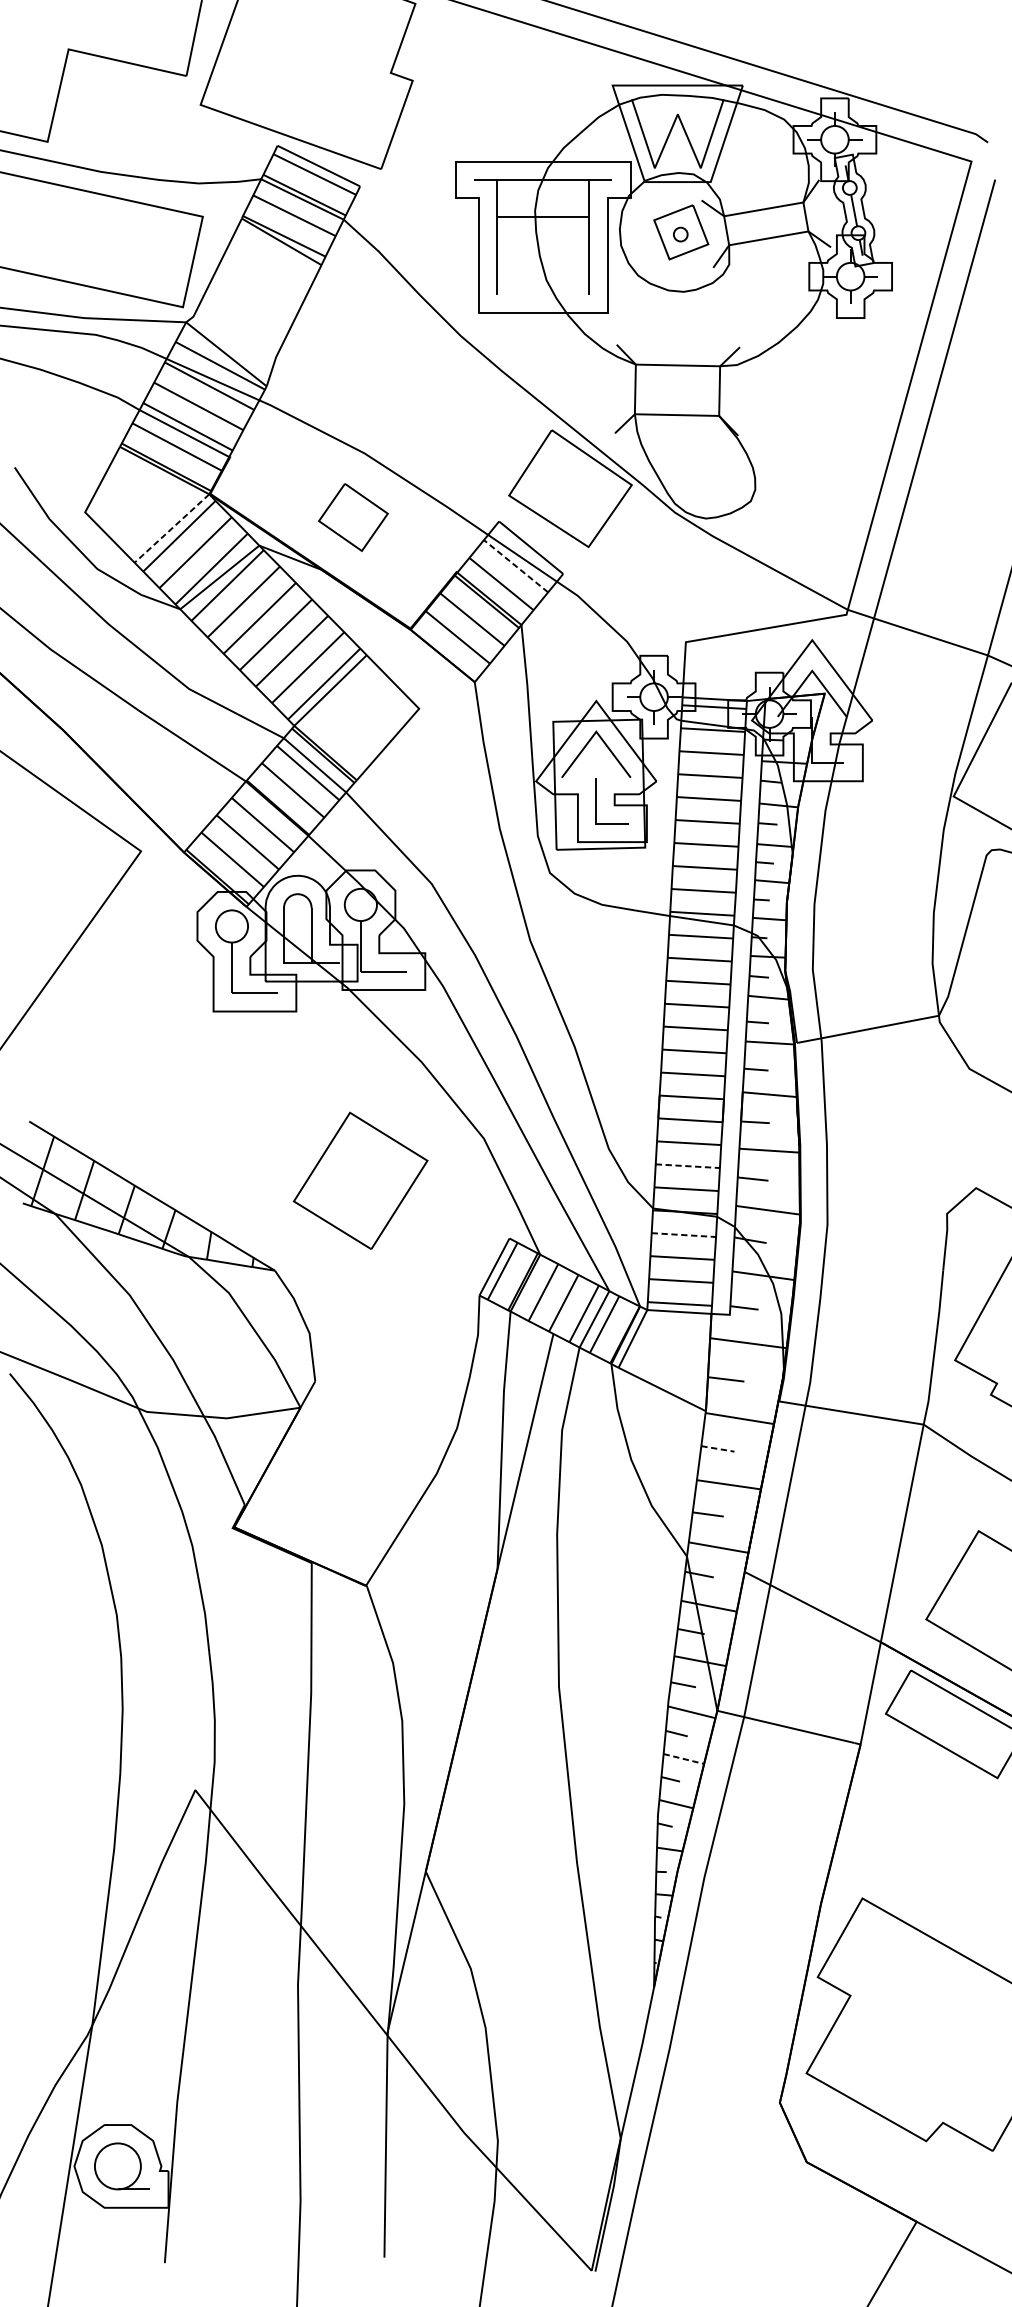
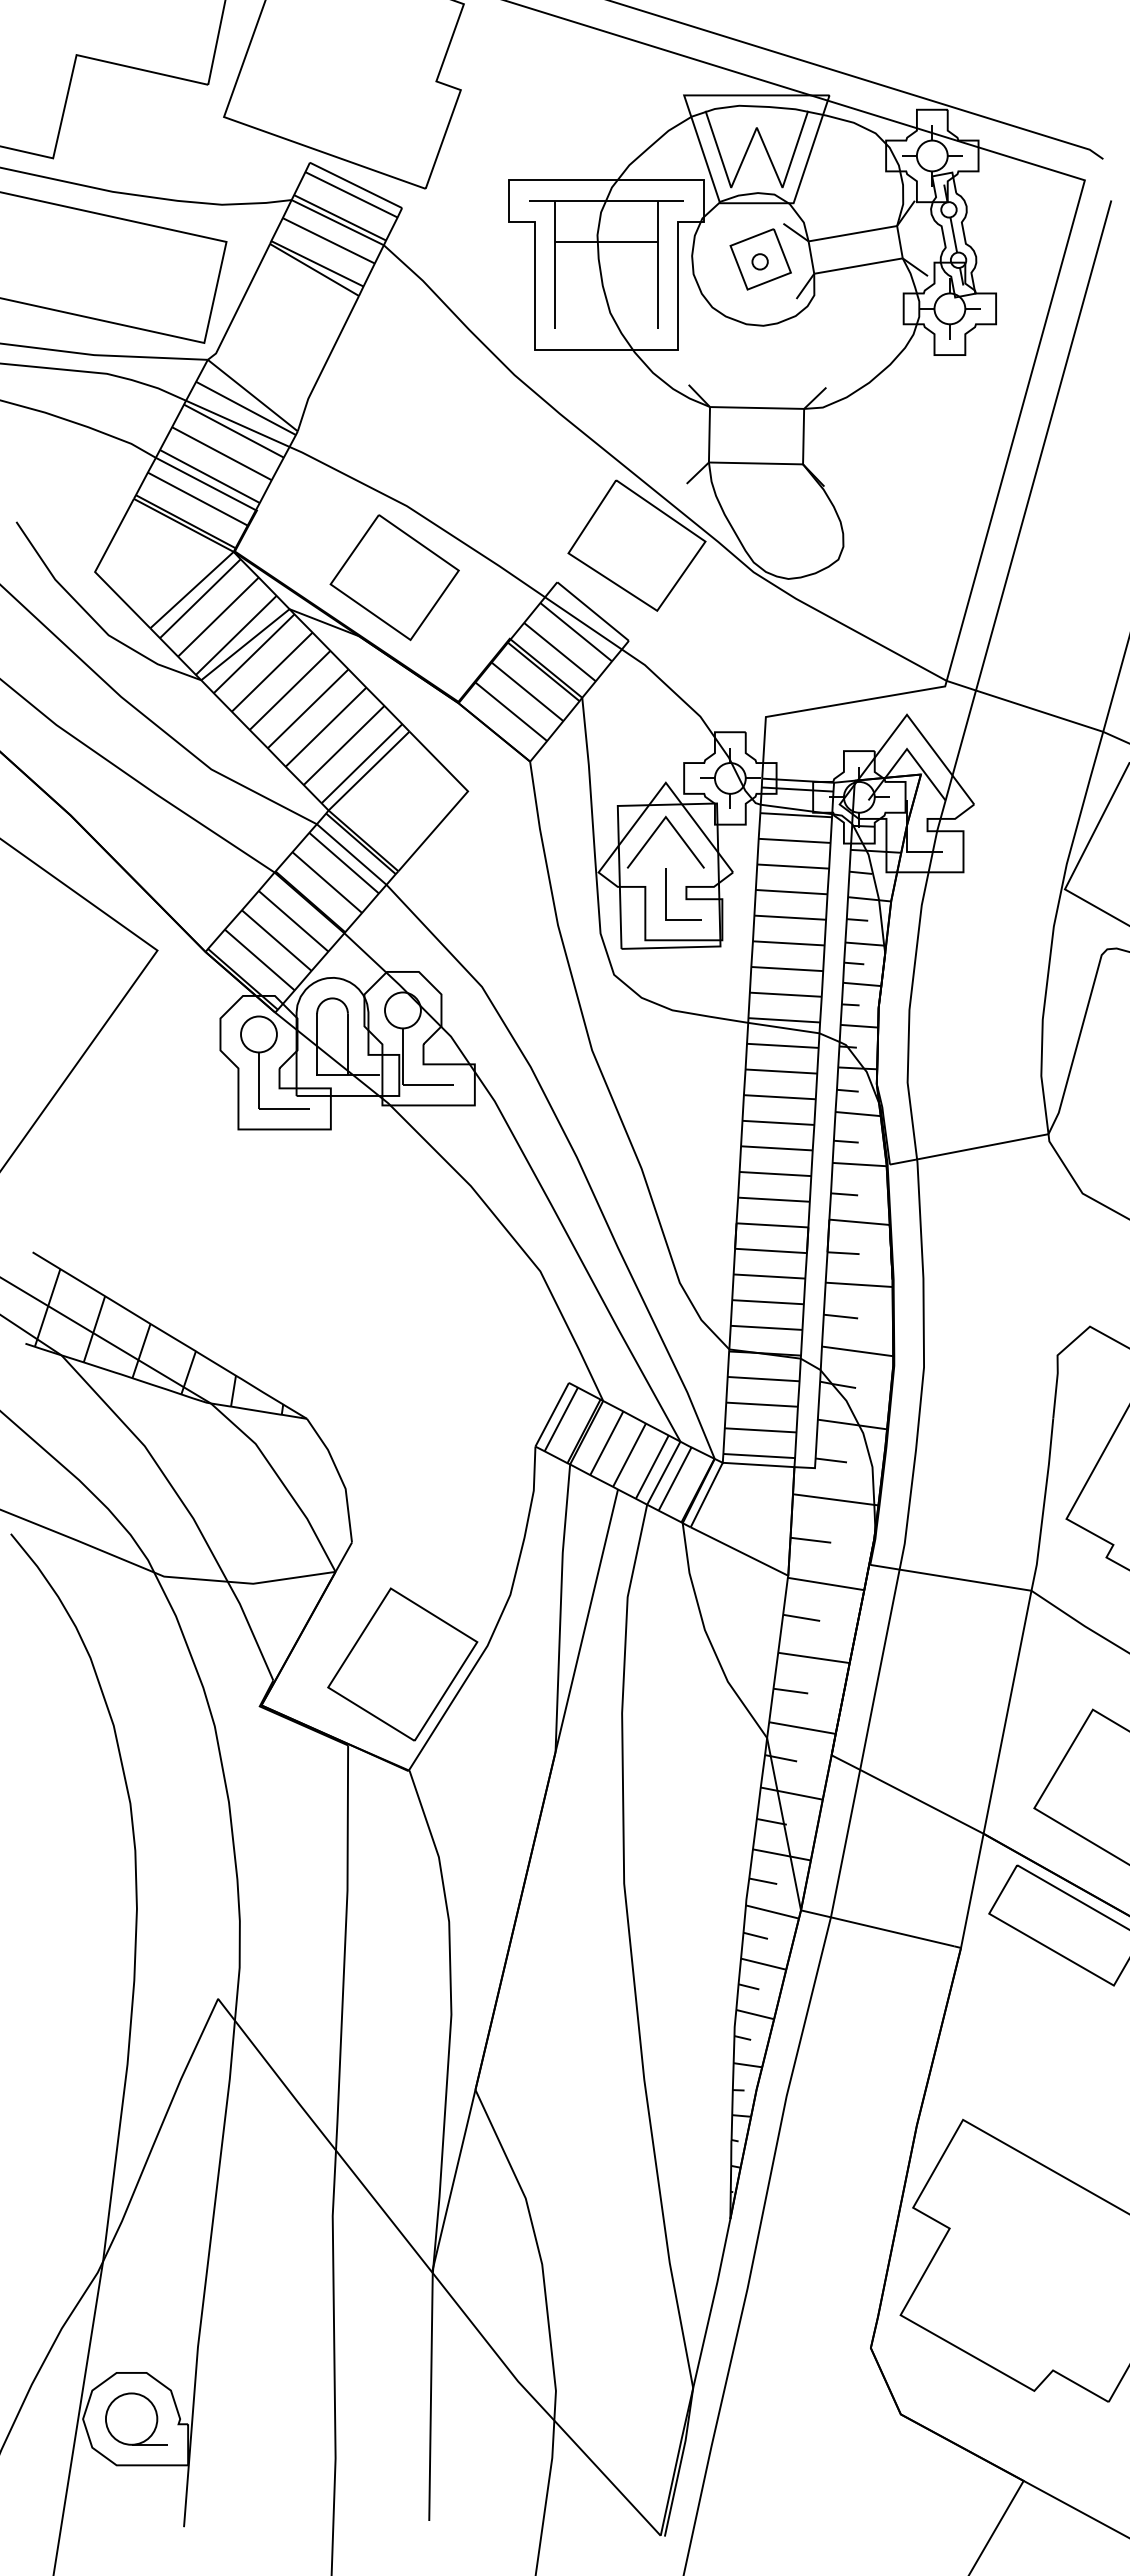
part: (353, 517) -> (394, 577), size x1.67
line: (172, 528) -> (192, 590), dashed -> solid
line: (515, 565) -> (575, 631), dashed -> solid
line: (688, 1166) -> (768, 1302), dashed -> solid
part: (360, 1180) -> (402, 1664), moved
line: (684, 1235) -> (764, 1379), dashed -> solid
line: (717, 1448) -> (801, 1617), dashed -> solid
line: (684, 1759) -> (764, 1964), dashed -> solid

